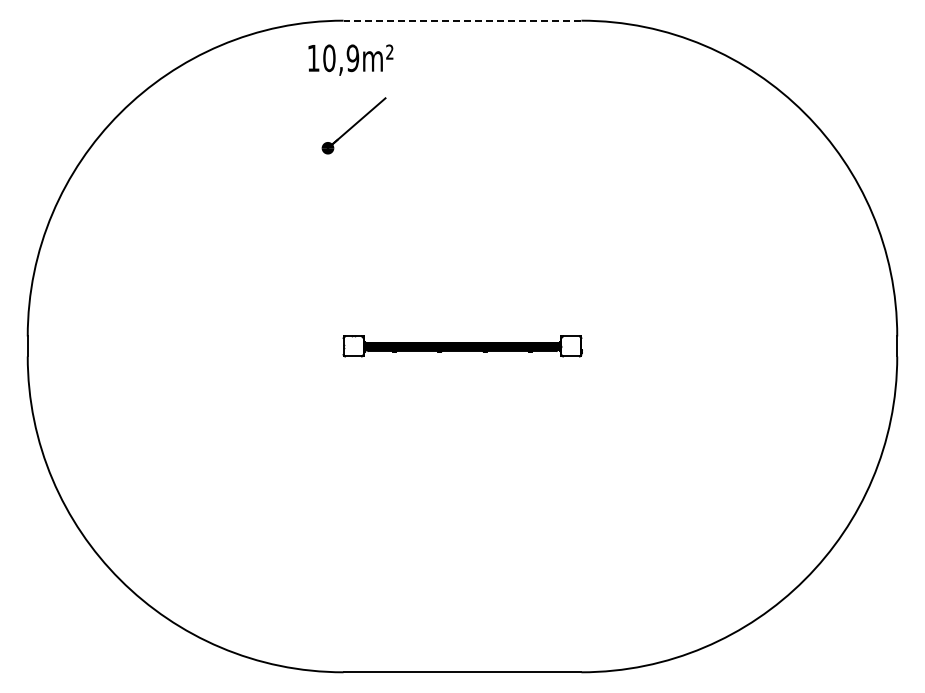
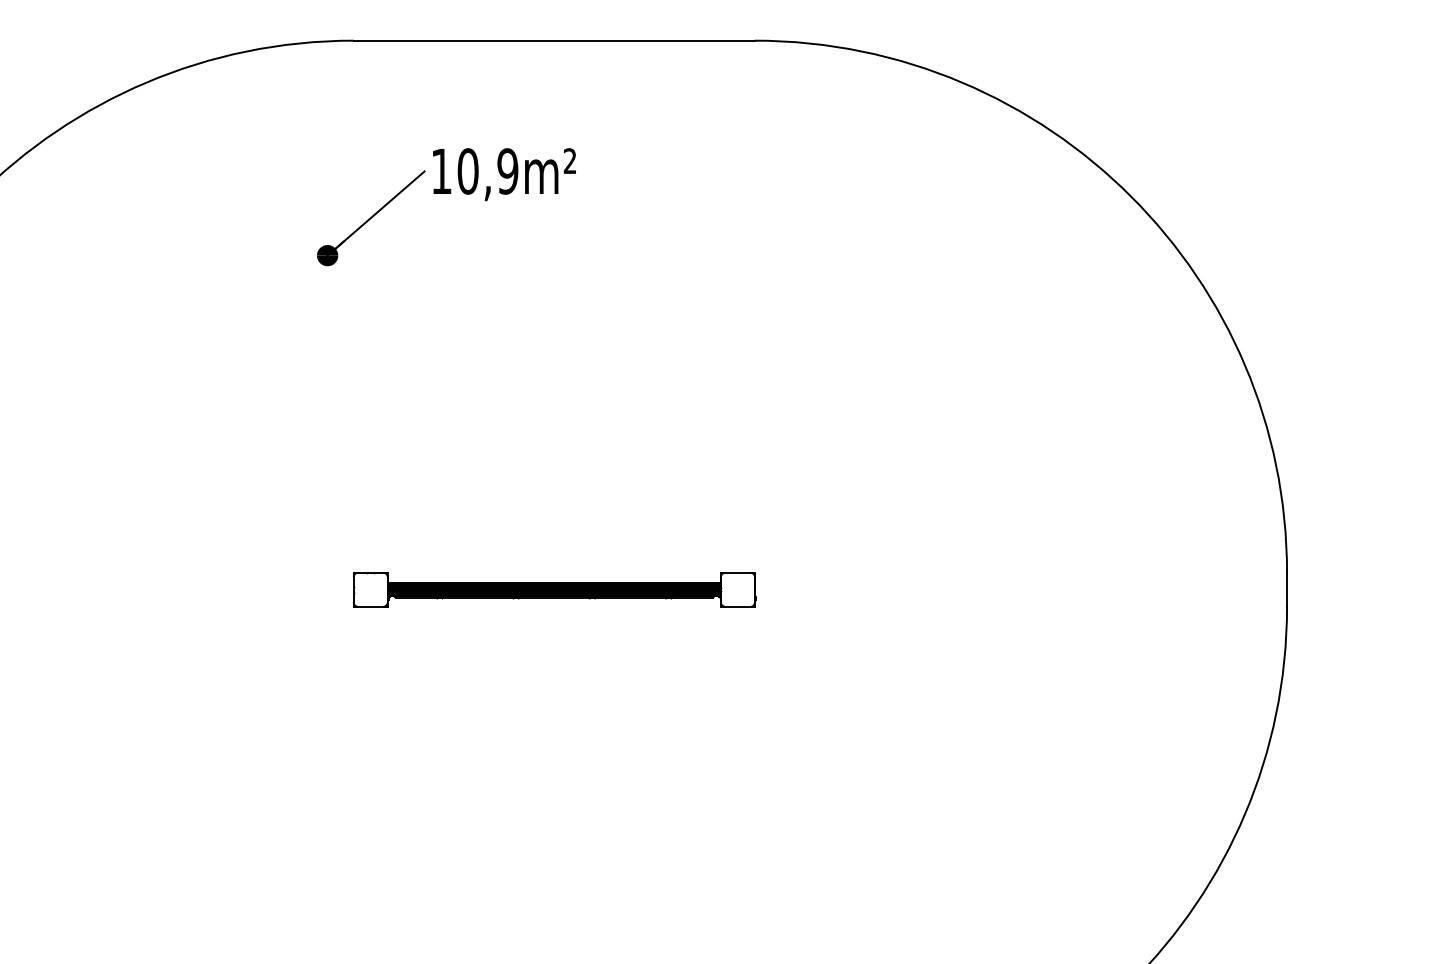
line: (462, 20) -> (554, 40), dashed -> solid
text: (350, 59) -> (503, 173), moved

